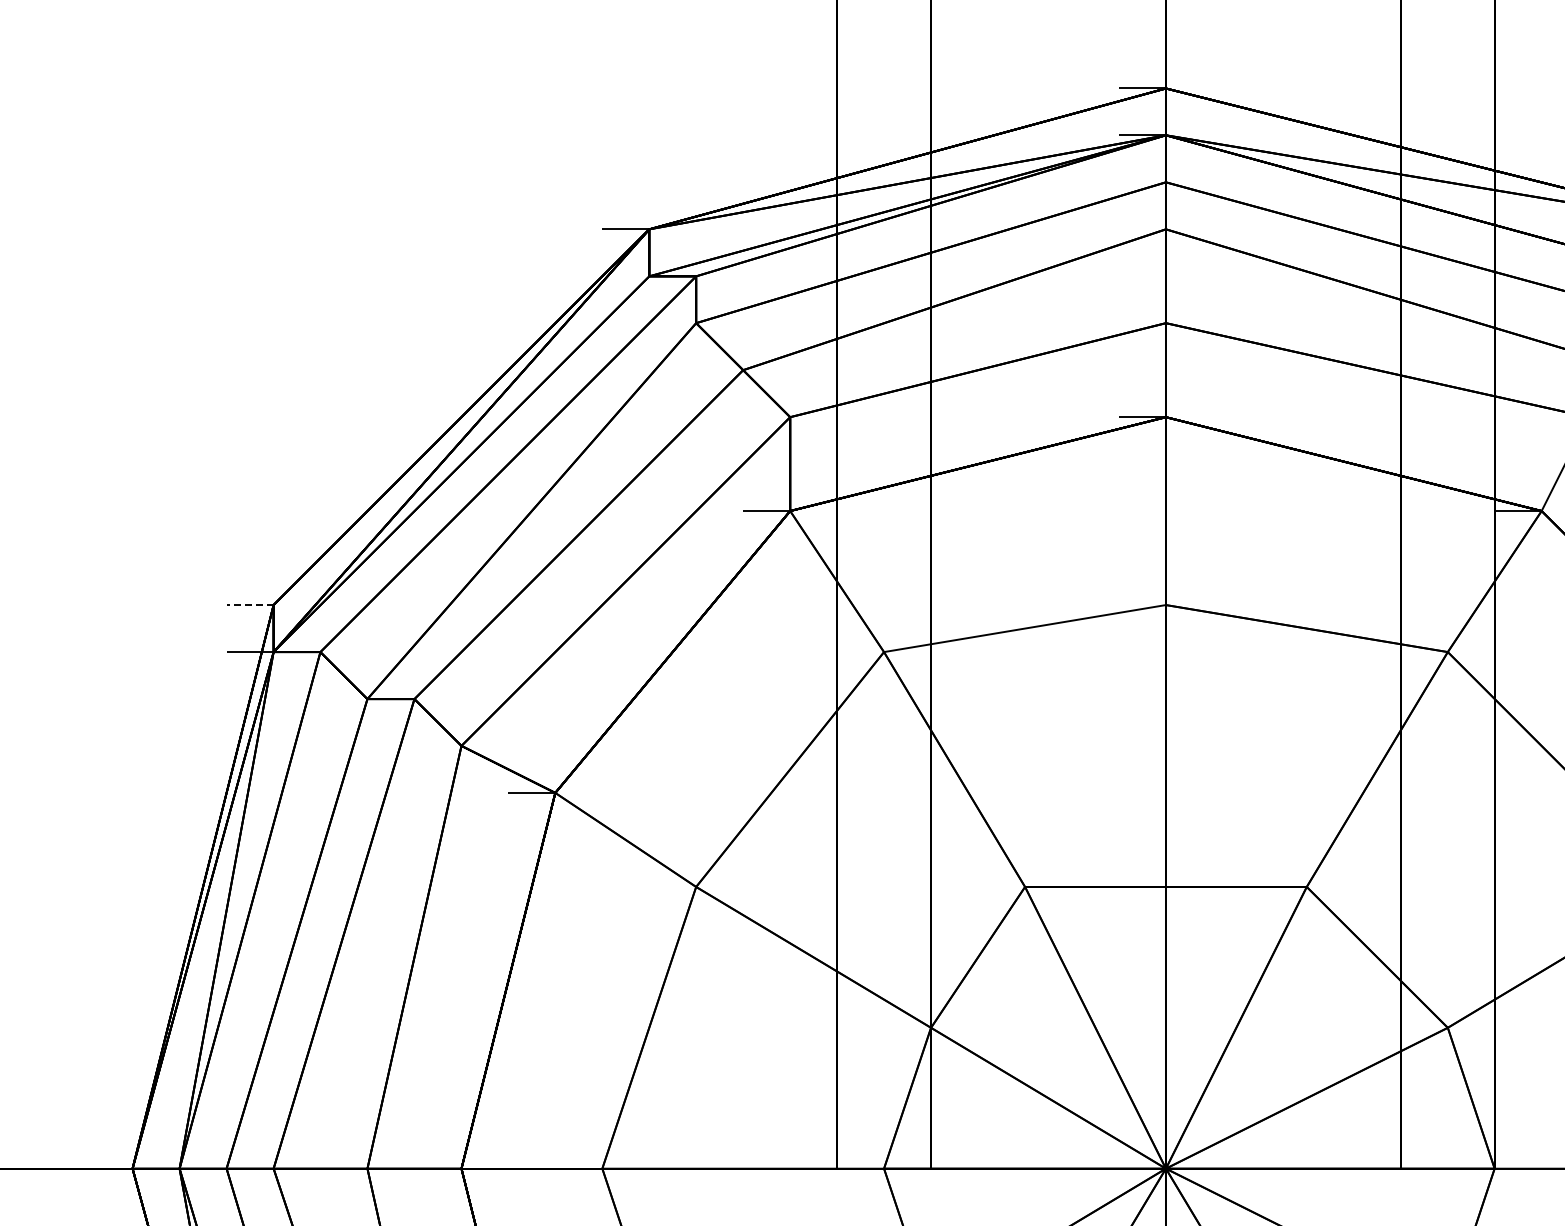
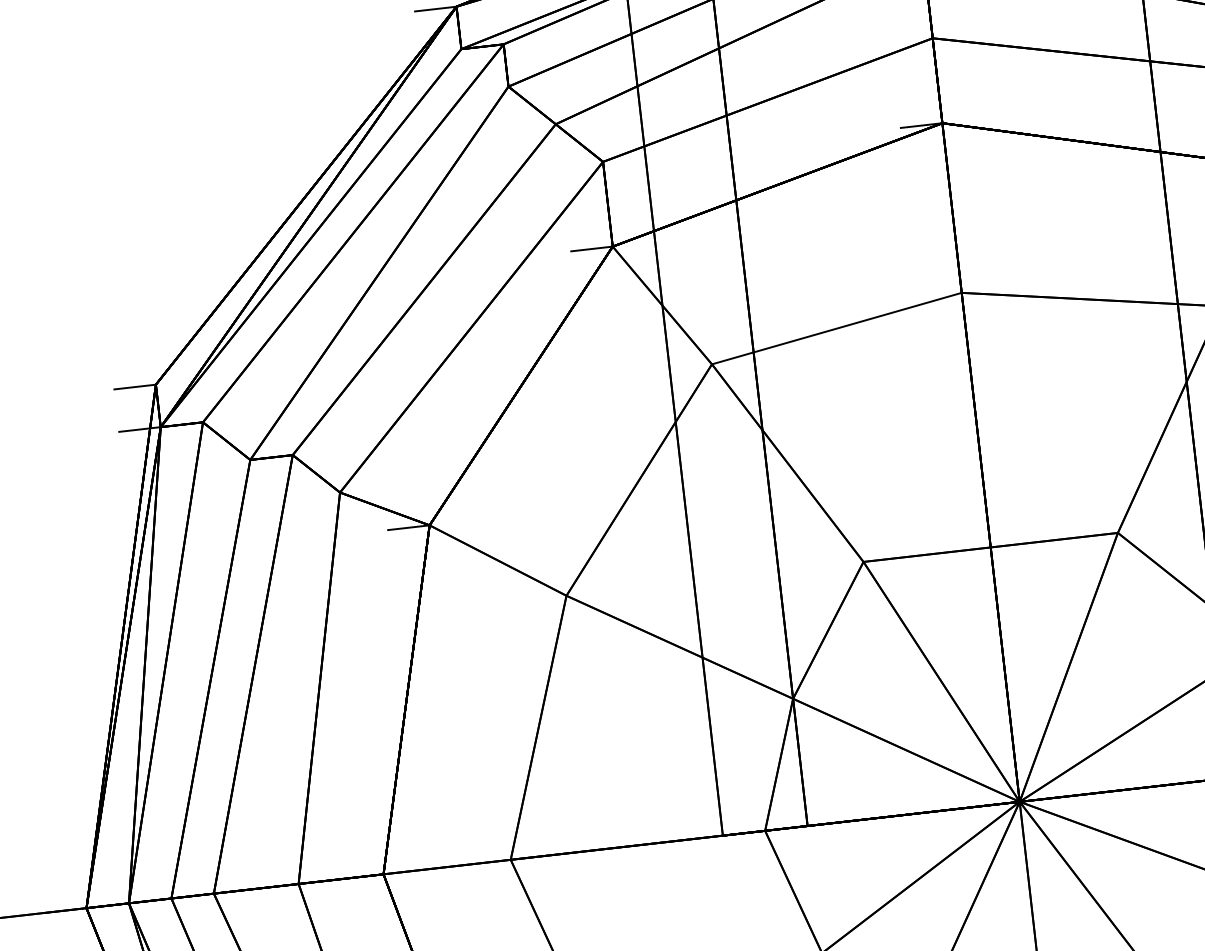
line: (250, 605) -> (135, 387), dashed -> solid

